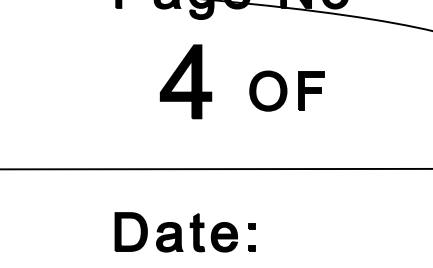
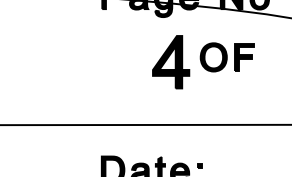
part: (185, 81) -> (170, 61), moved
part: (286, 90) -> (226, 56), moved

